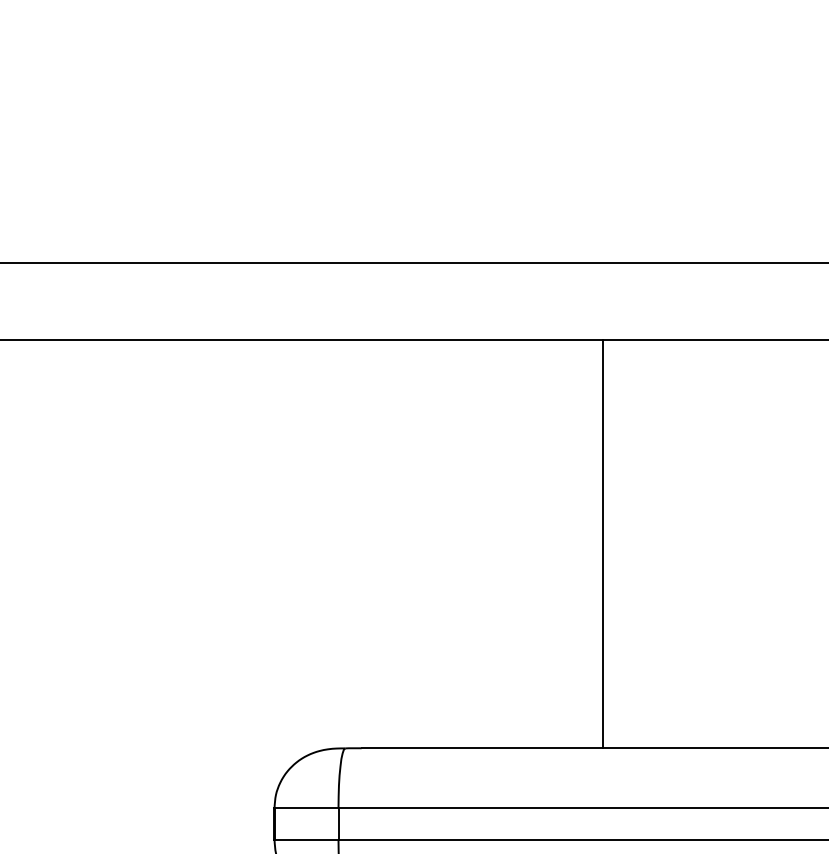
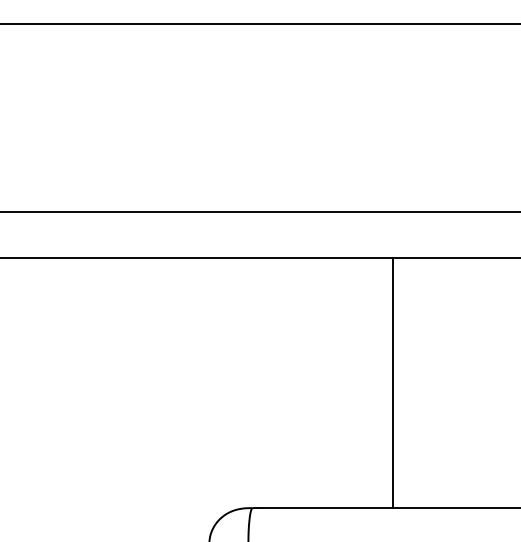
line: (602, 544) -> (392, 383), moved

